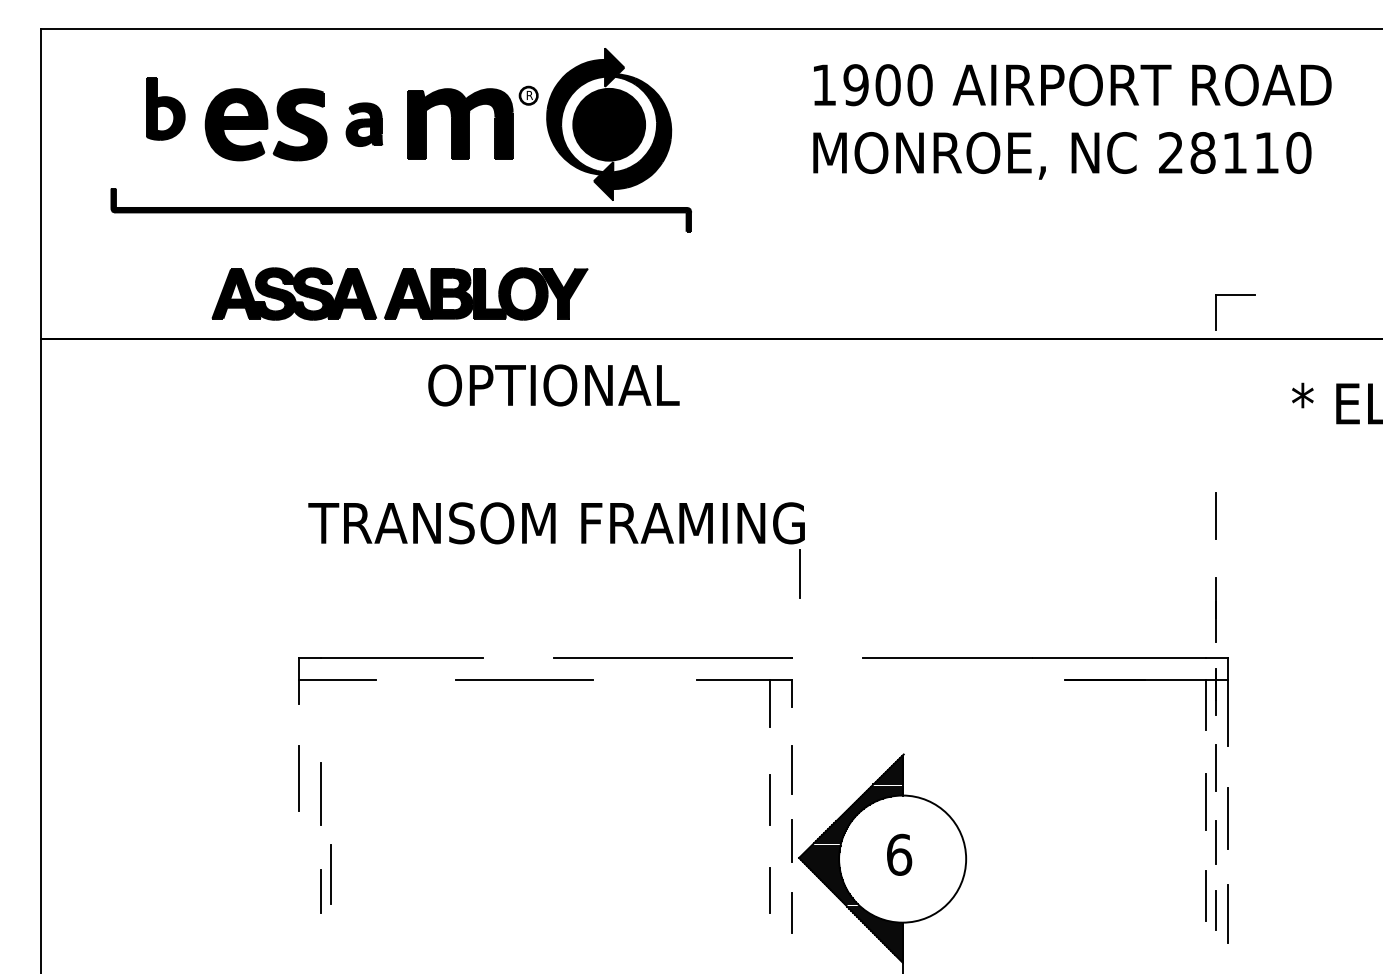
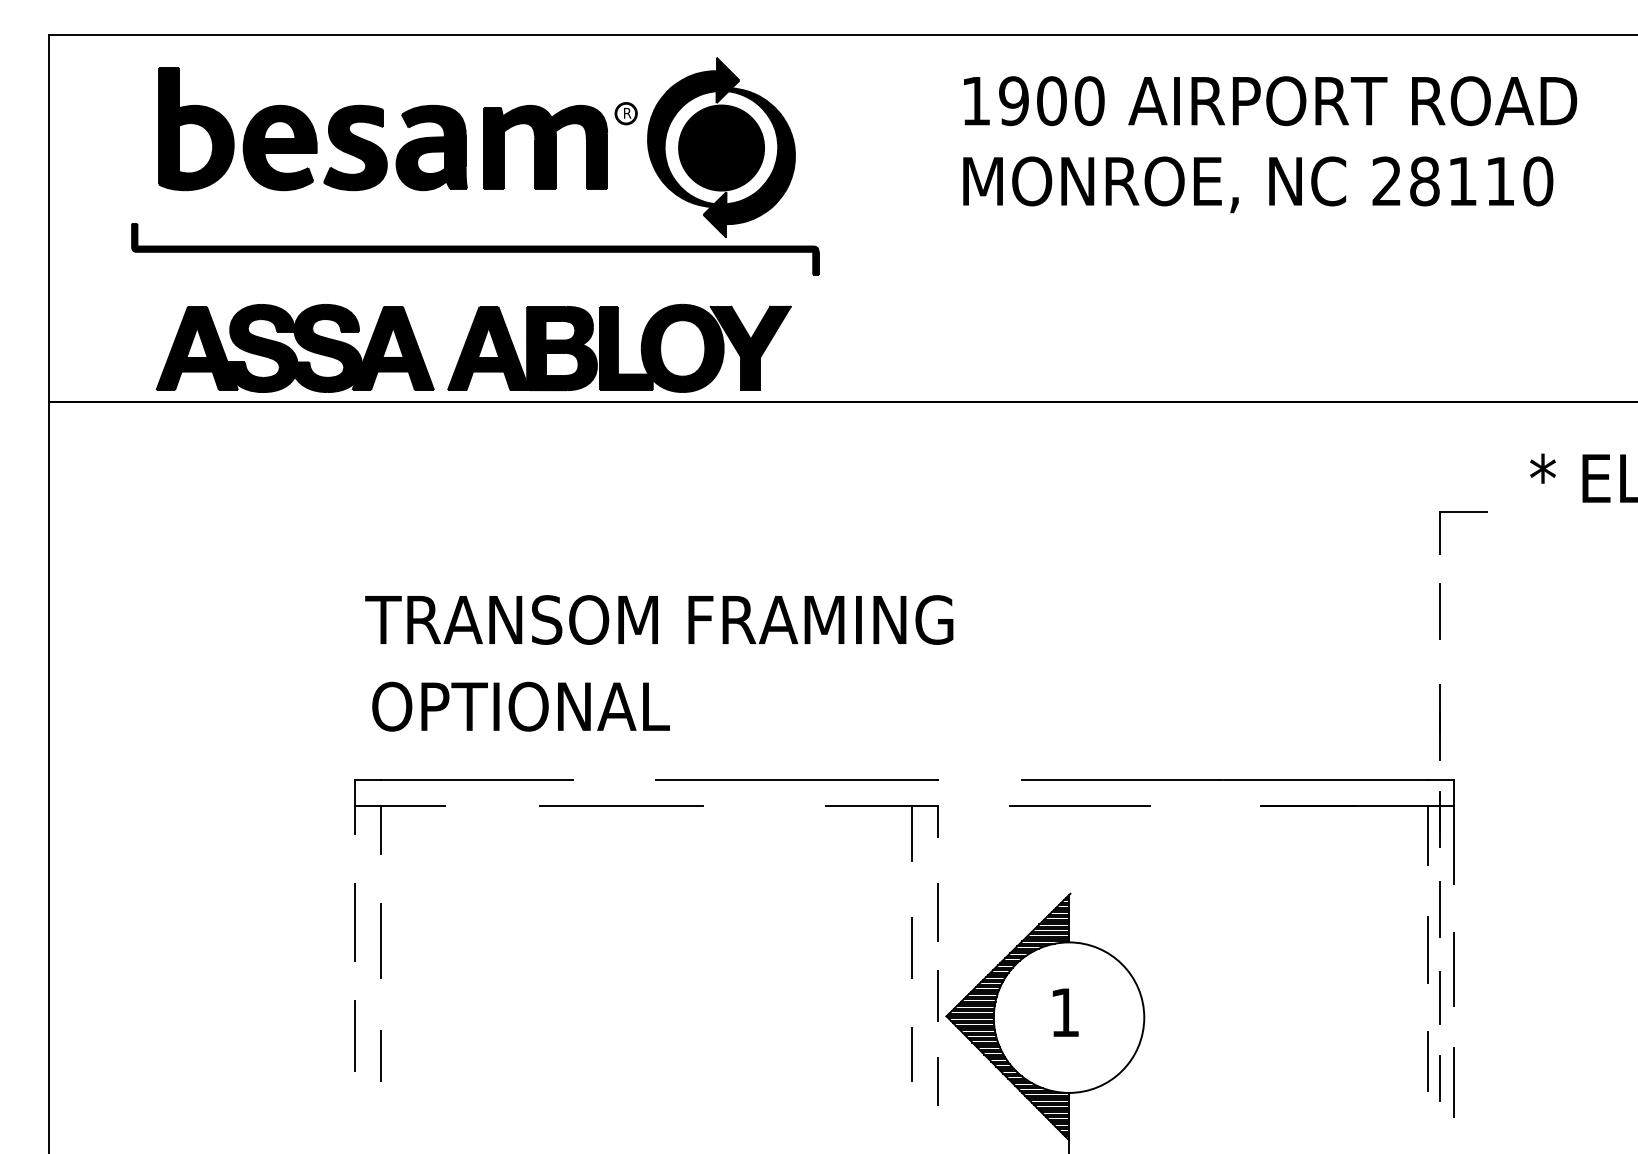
part: (165, 109) -> (196, 129), size x1.67
part: (364, 124) -> (431, 147), size x1.67
part: (399, 294) -> (473, 348), size x1.43
part: (1235, 294) -> (1463, 512), moved
text: (553, 385) -> (520, 706), moved
line: (799, 573) -> (946, 679), removed
line: (911, 679) -> (1079, 805), added
line: (321, 700) -> (380, 829), added
text: (899, 854) -> (1065, 1012), 6 -> 1
line: (330, 874) -> (354, 1035), moved

